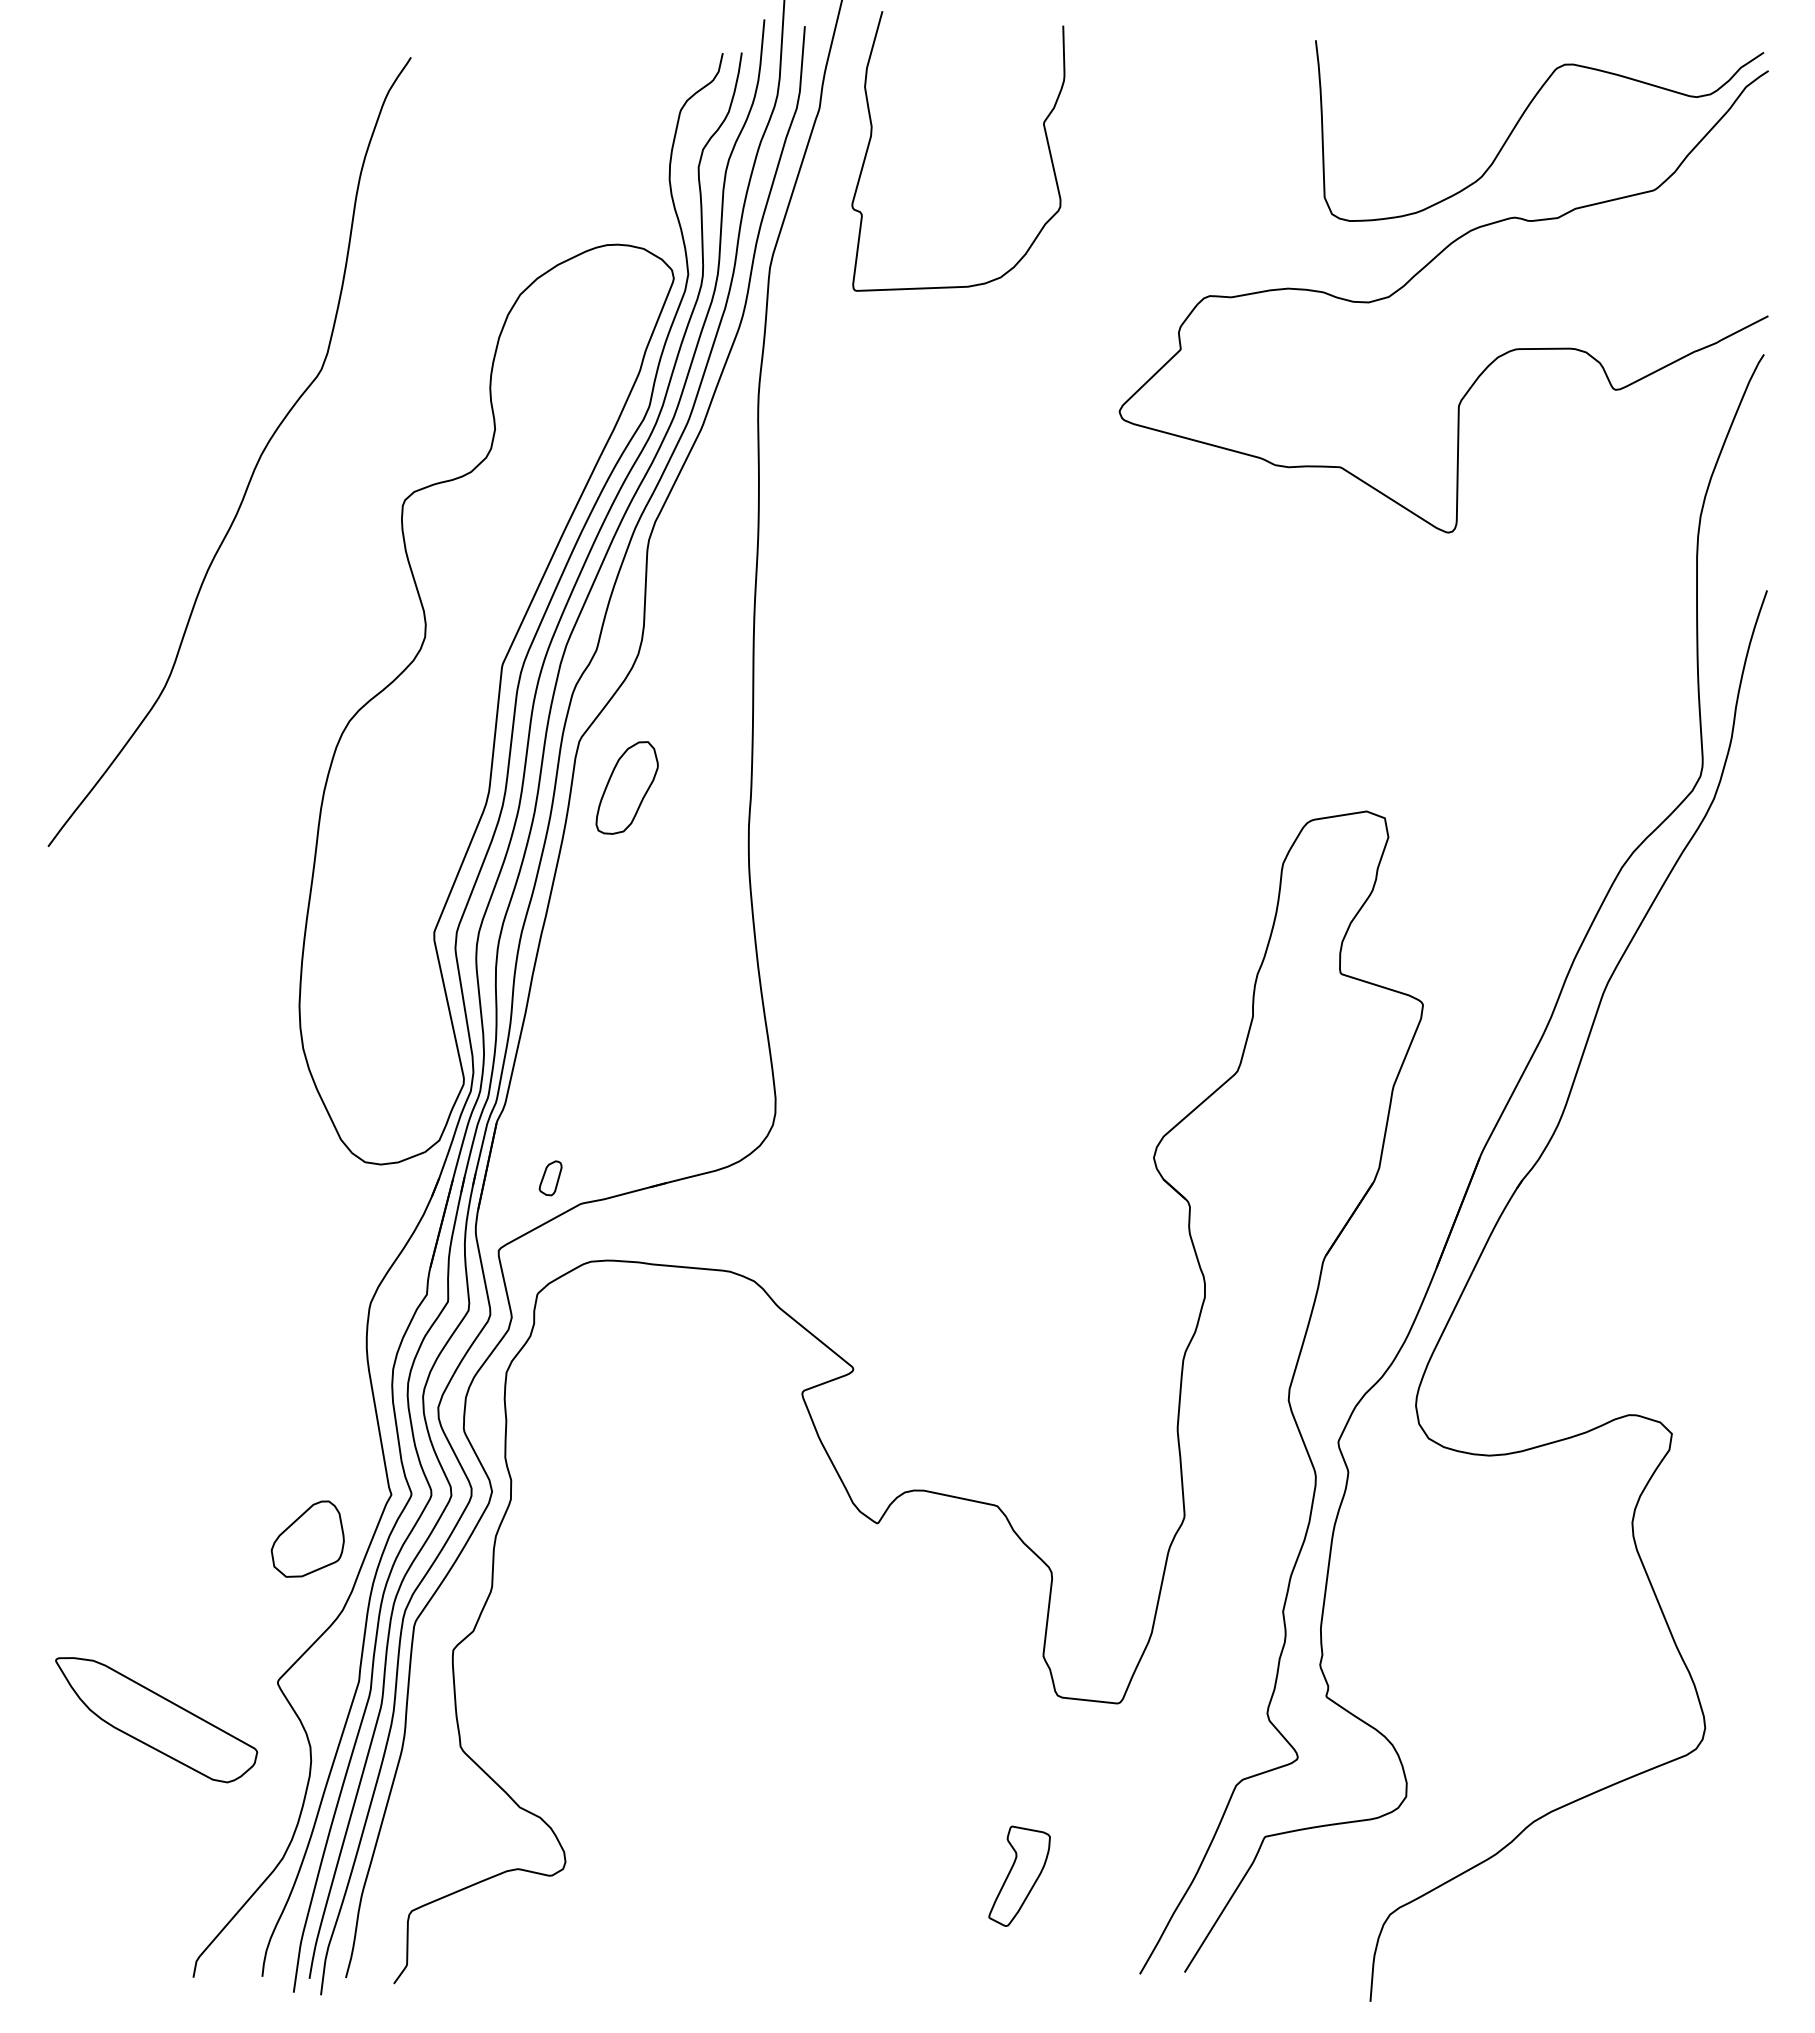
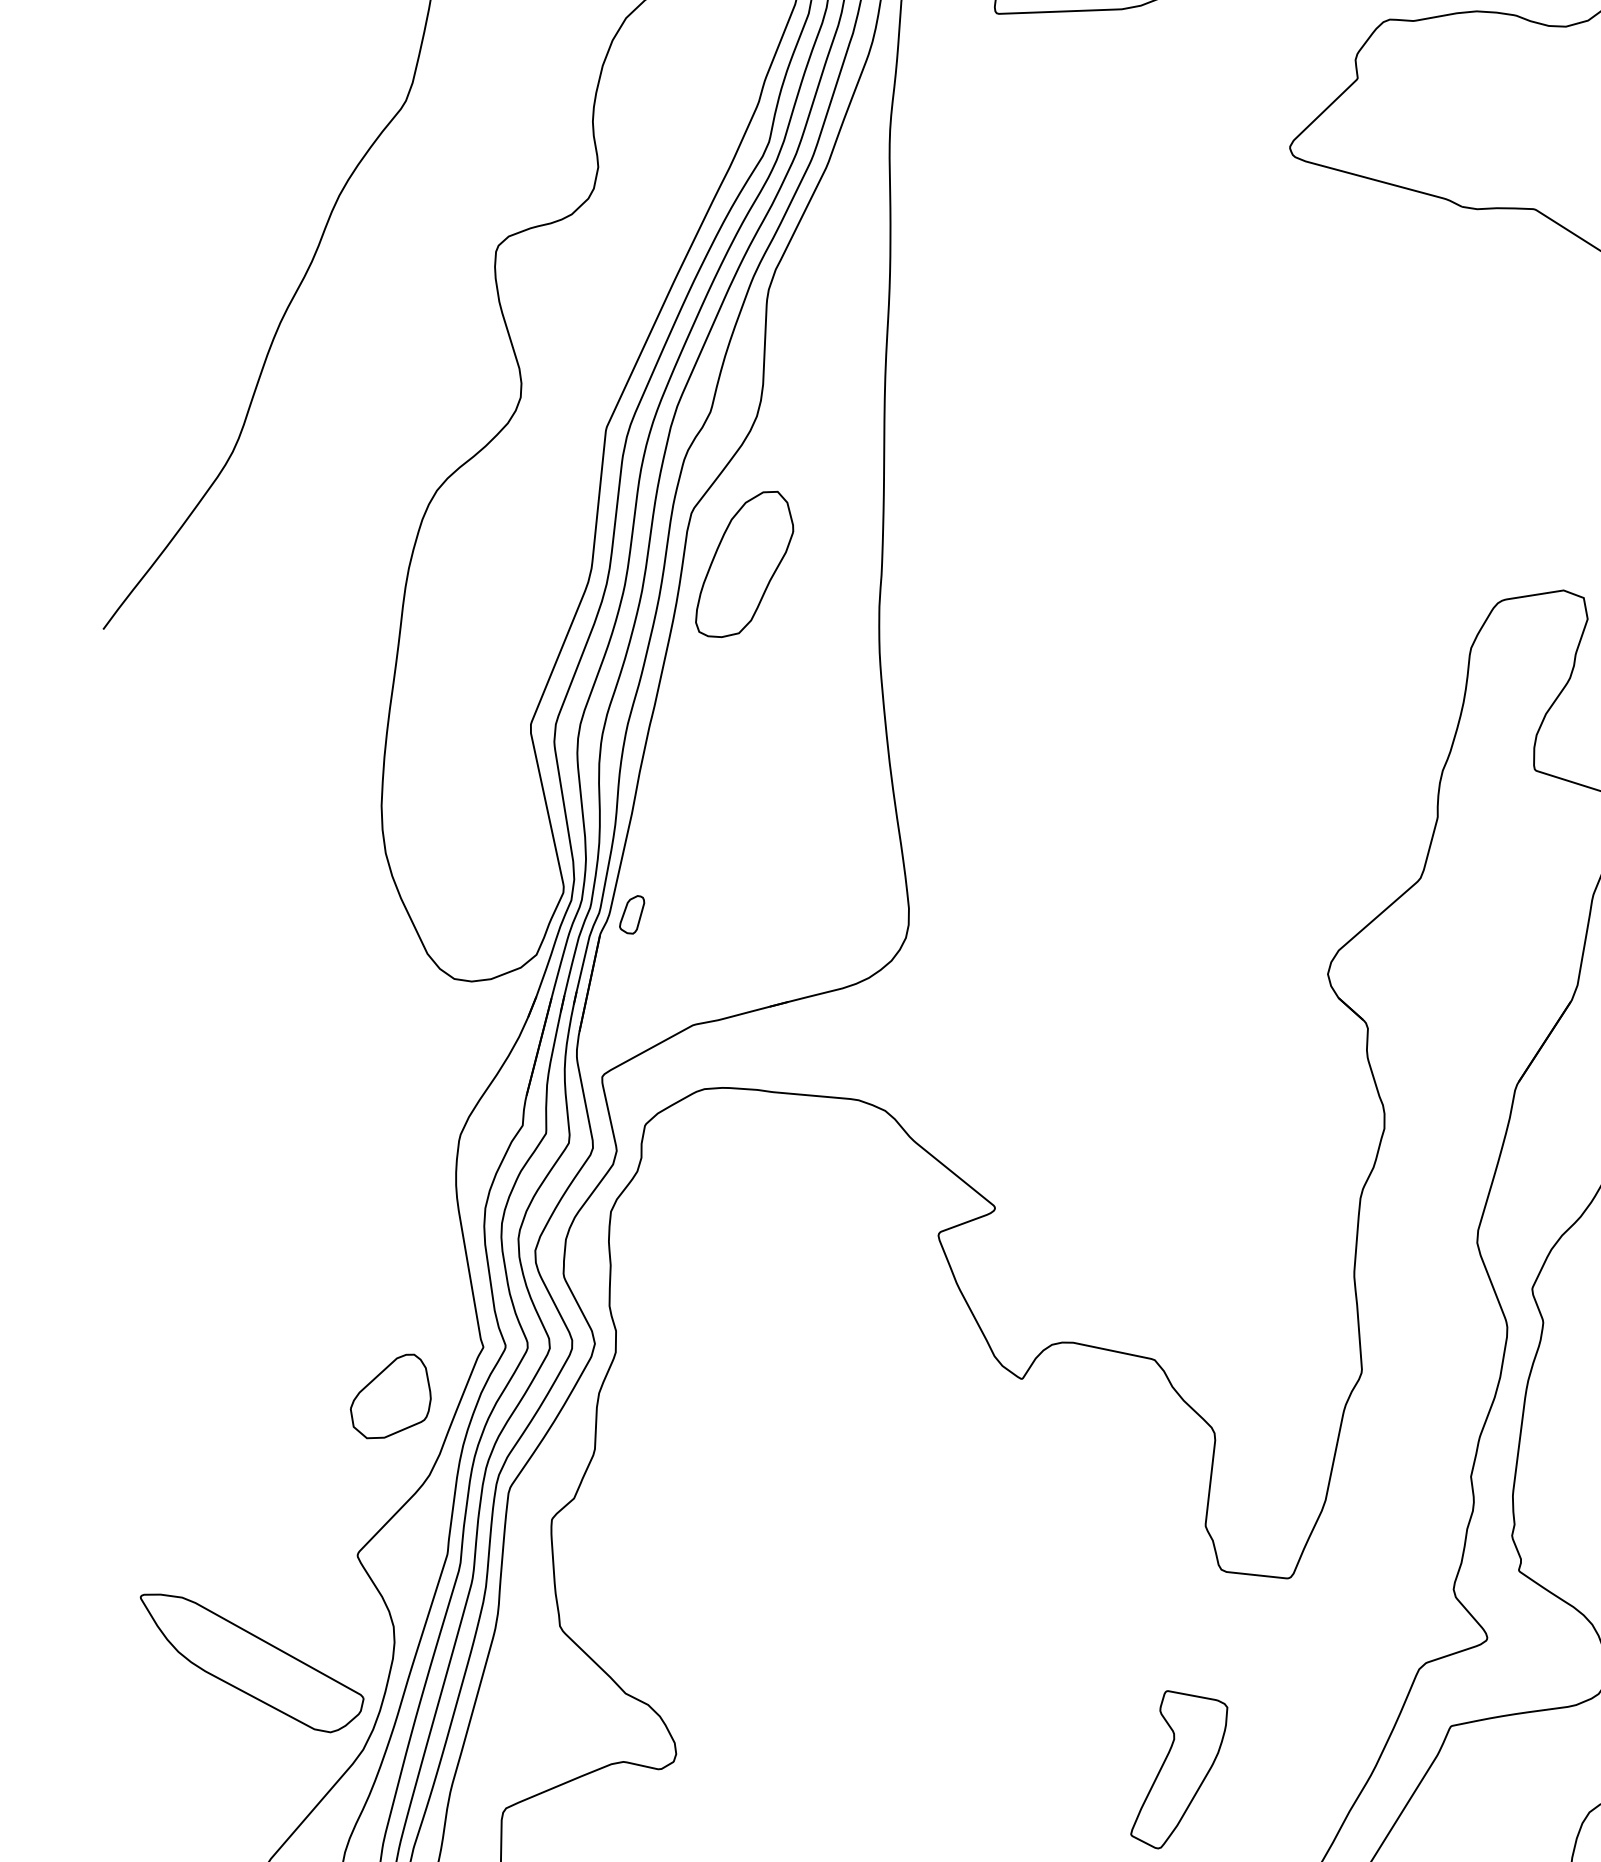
part: (626, 787) -> (743, 563), size x1.43
part: (550, 1178) -> (631, 915), moved
part: (156, 1720) -> (252, 1663), moved
part: (1019, 1876) -> (1179, 1770), size x1.43

